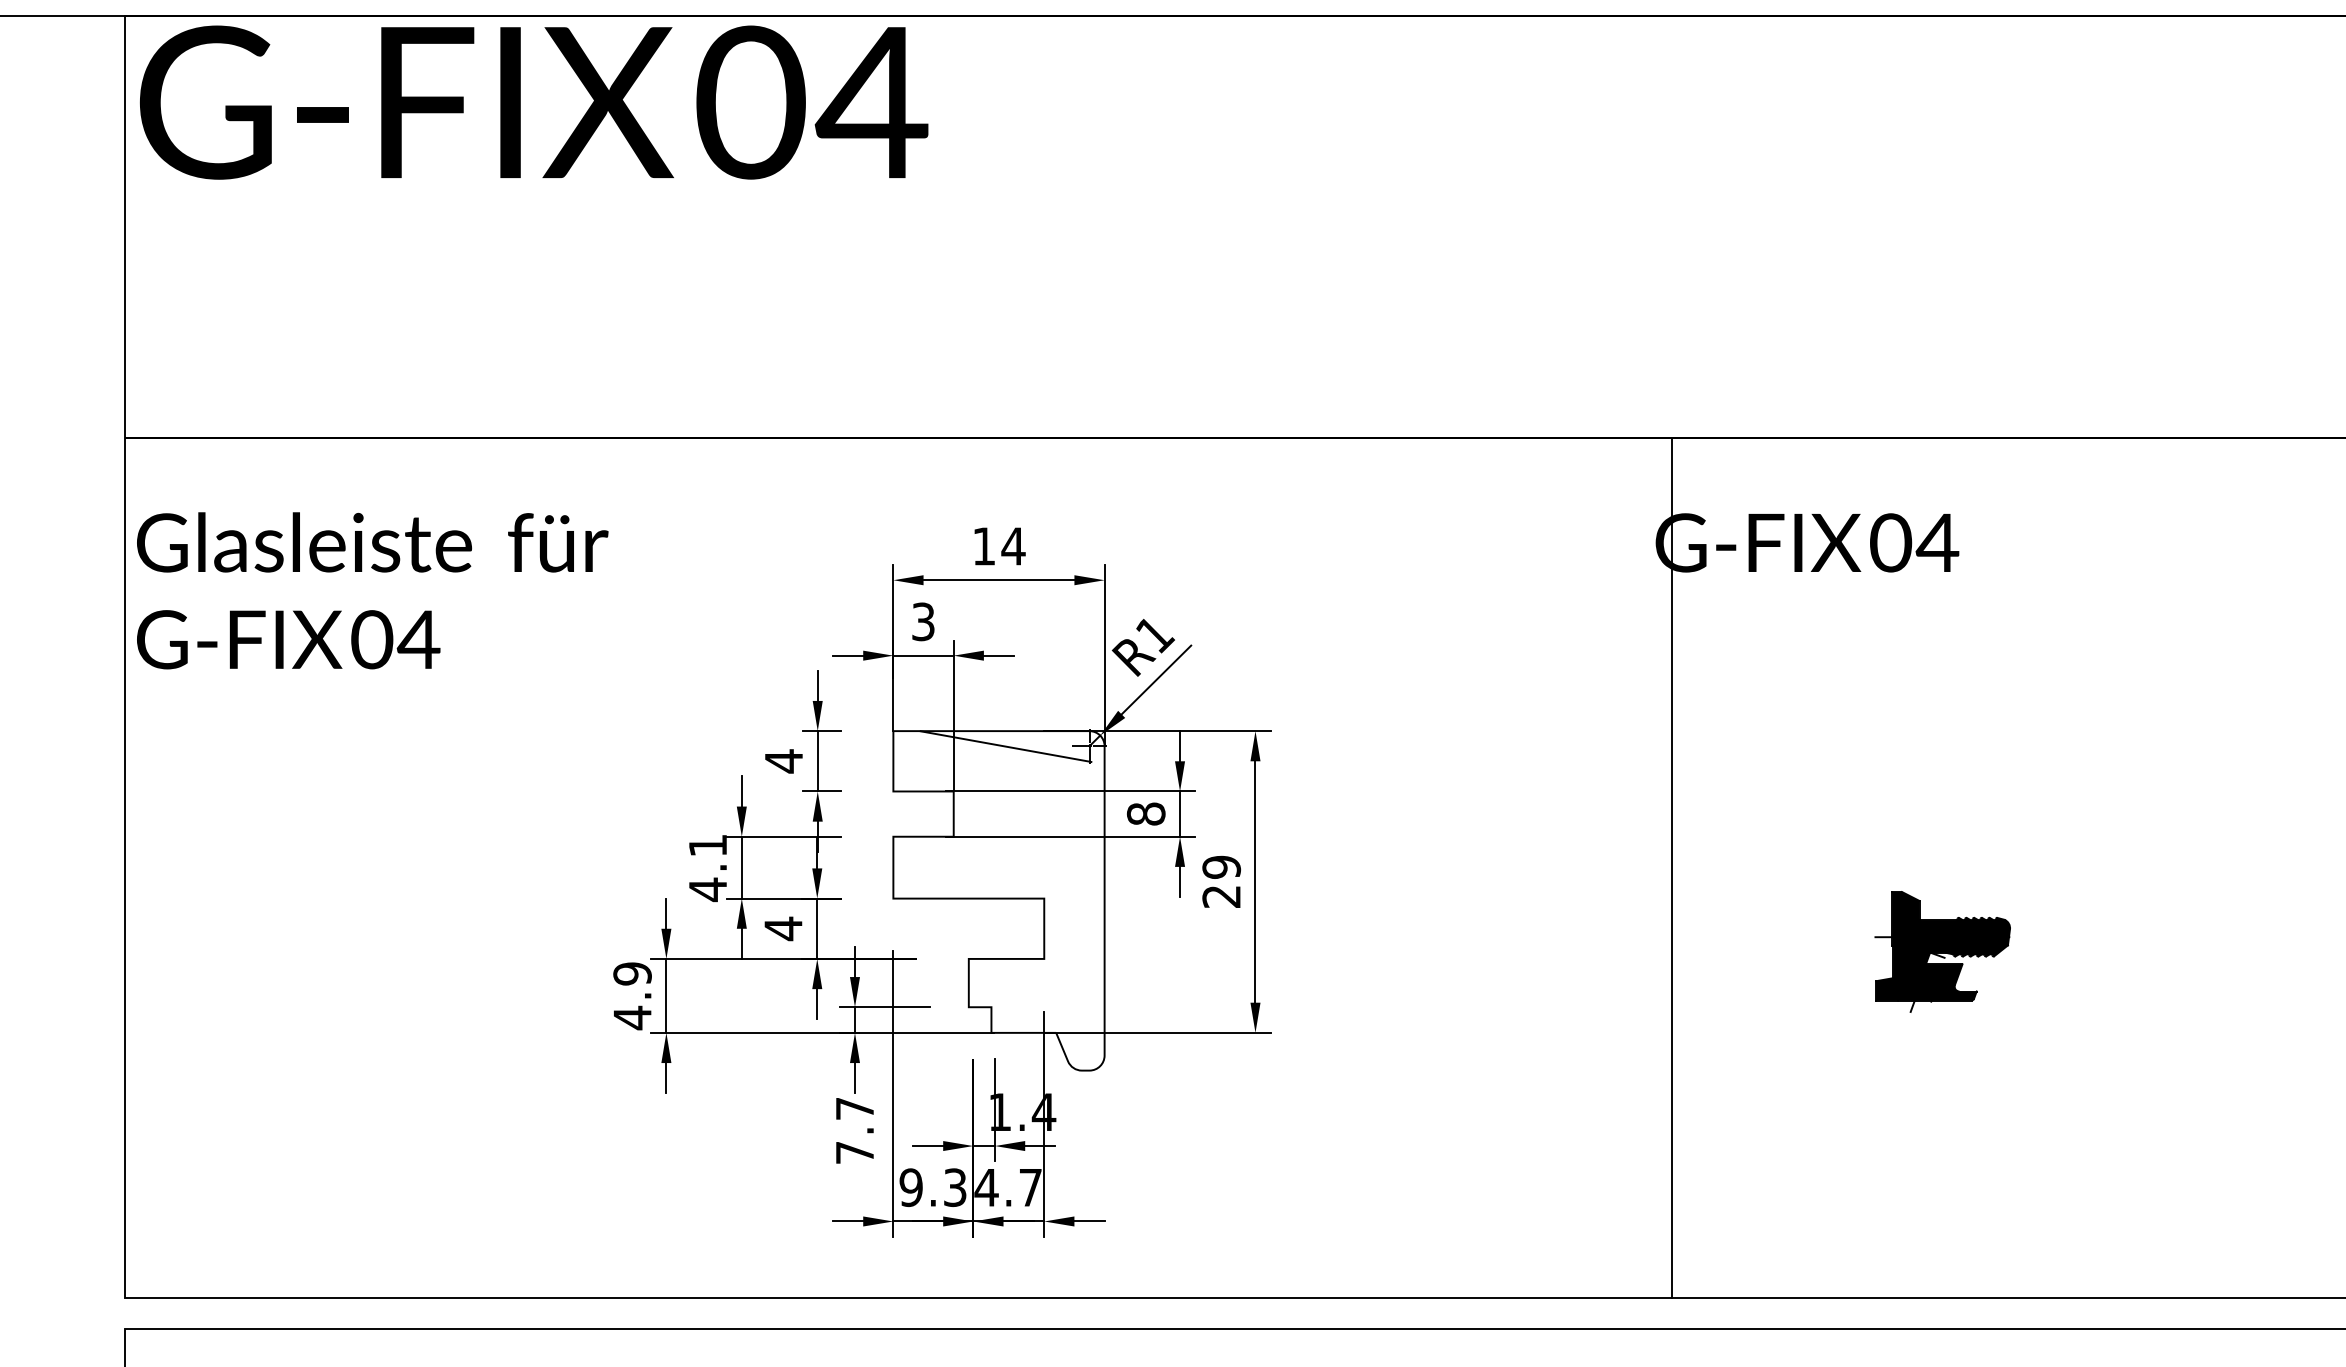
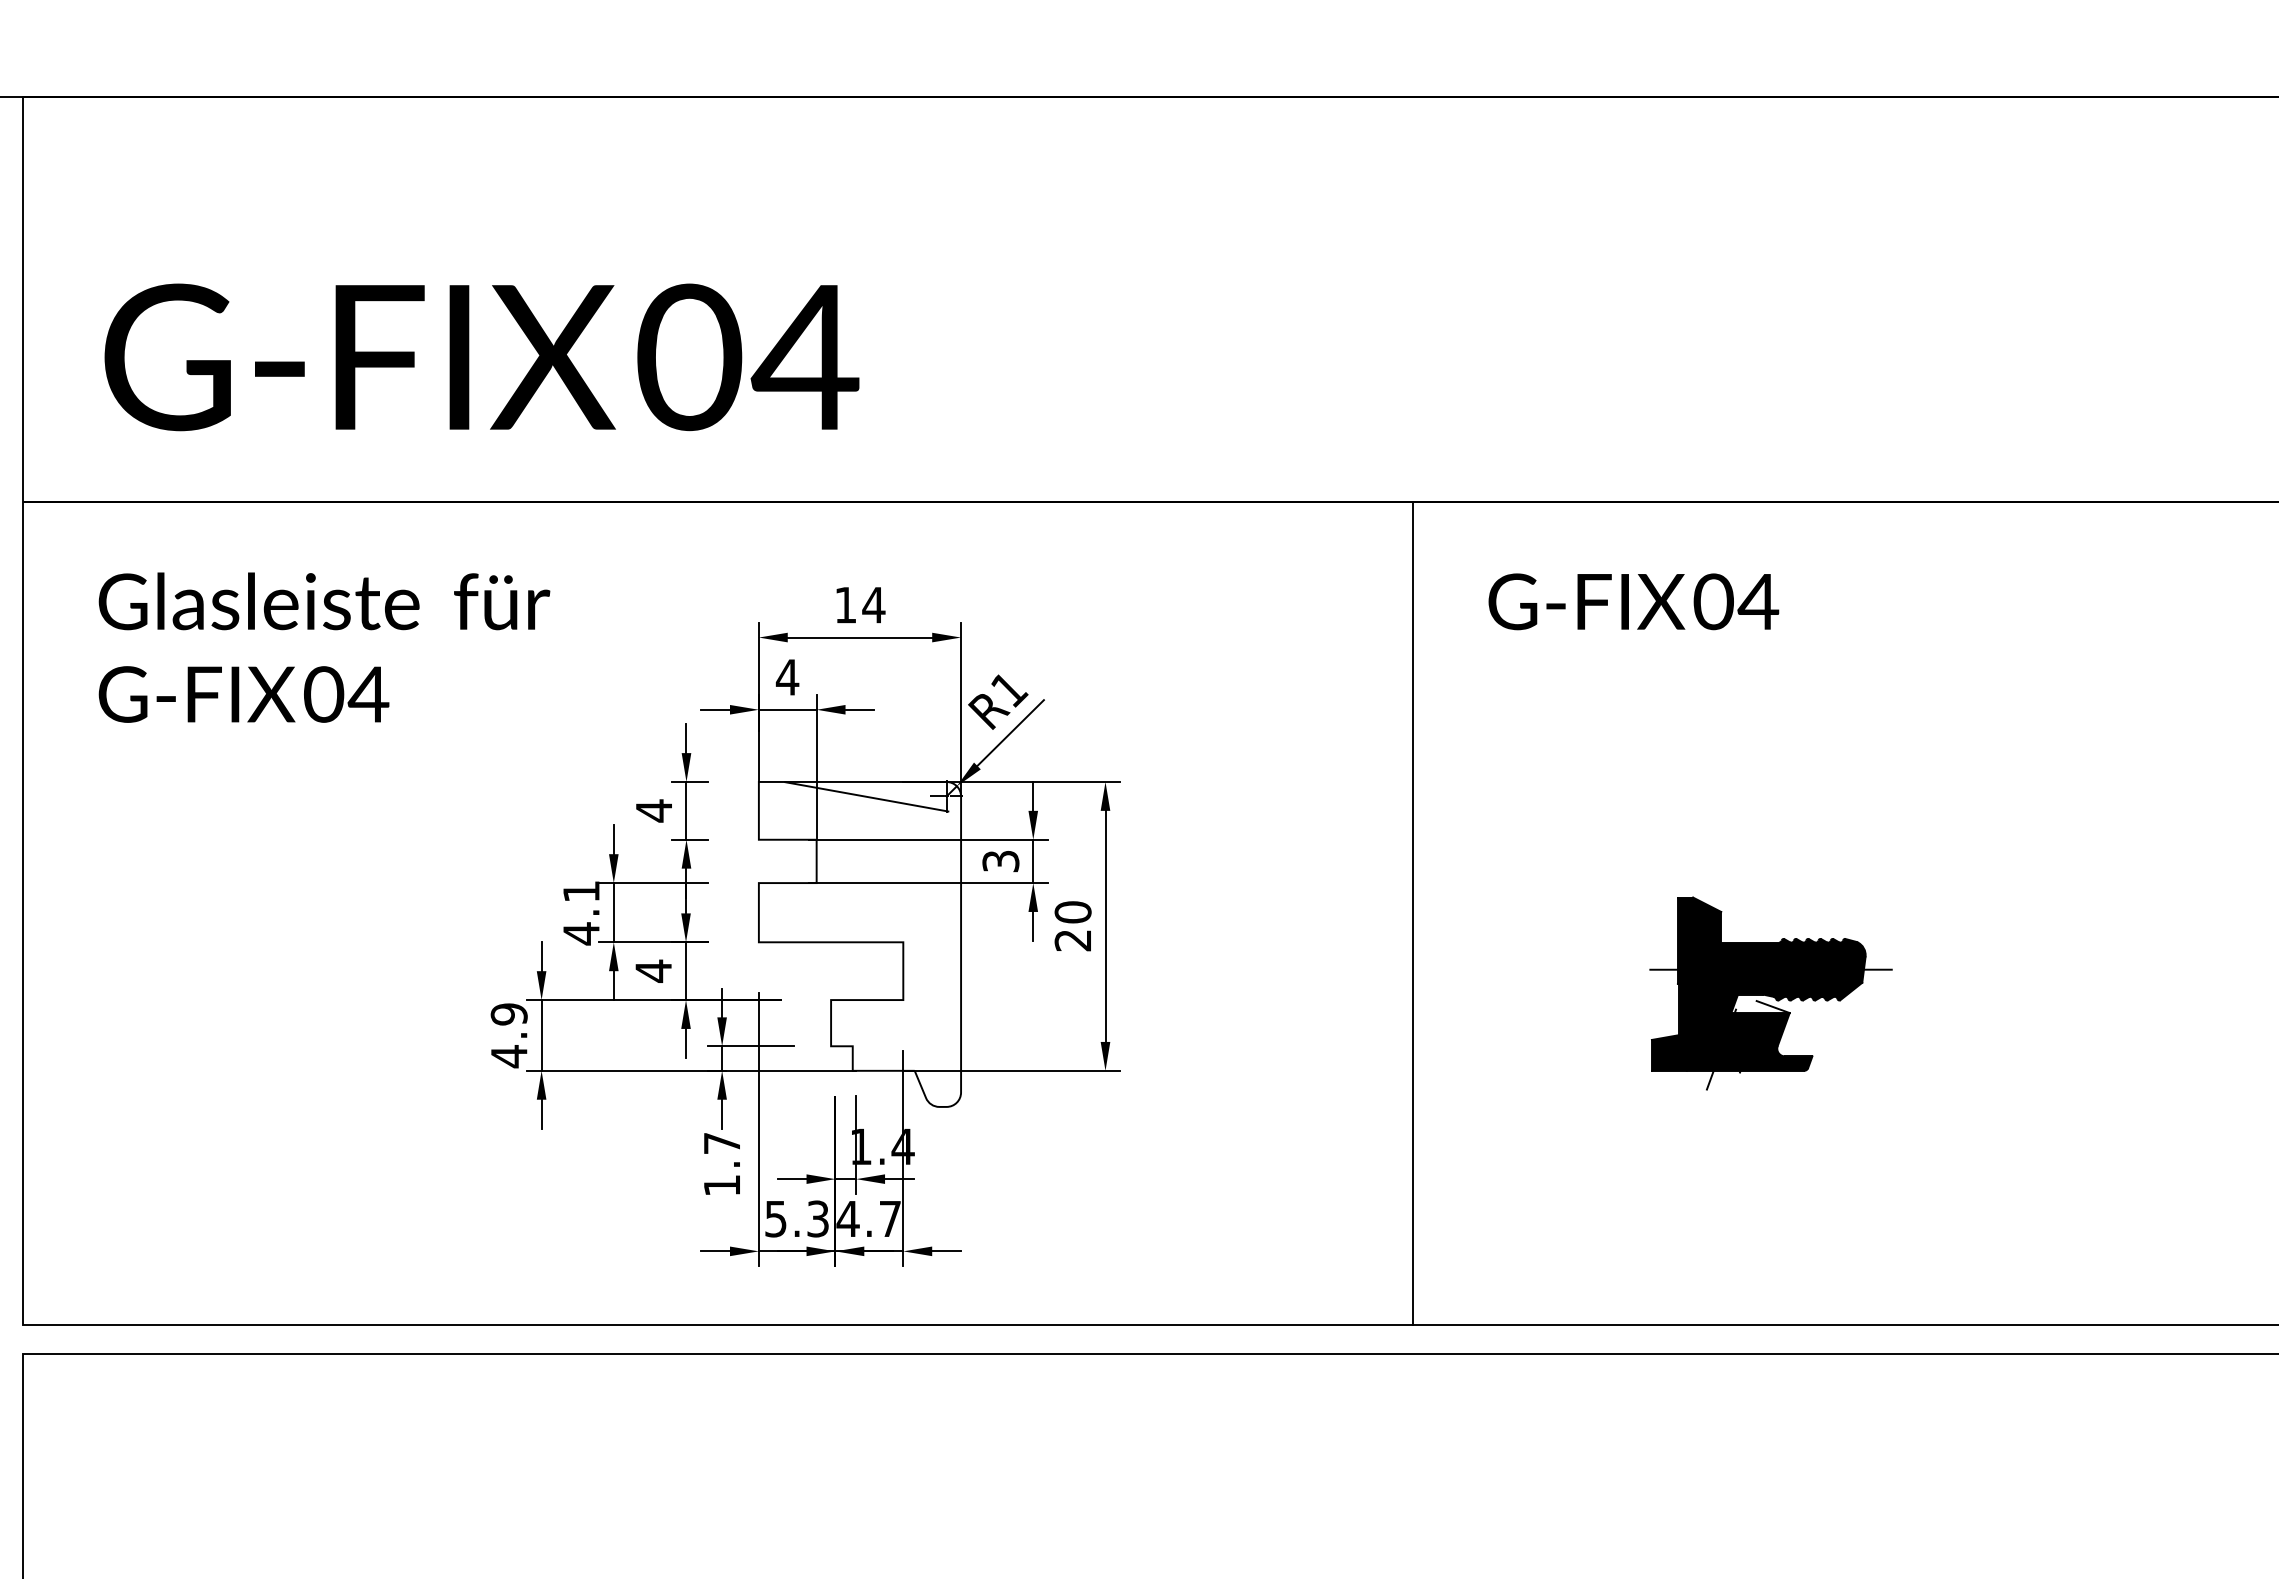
text: (533, 102) -> (481, 357), moved
text: (372, 590) -> (324, 647), moved
text: (923, 620) -> (787, 676), 3 -> 4
text: (1145, 814) -> (1000, 861), 8 -> 3
text: (1221, 867) -> (1072, 912), 29 -> 20
line: (1671, 868) -> (1412, 913), moved
part: (1950, 952) -> (1770, 993), size x1.67
text: (854, 1152) -> (721, 1185), 7.7 -> 1.7
text: (910, 1187) -> (775, 1218), 9.3 -> 5.3

